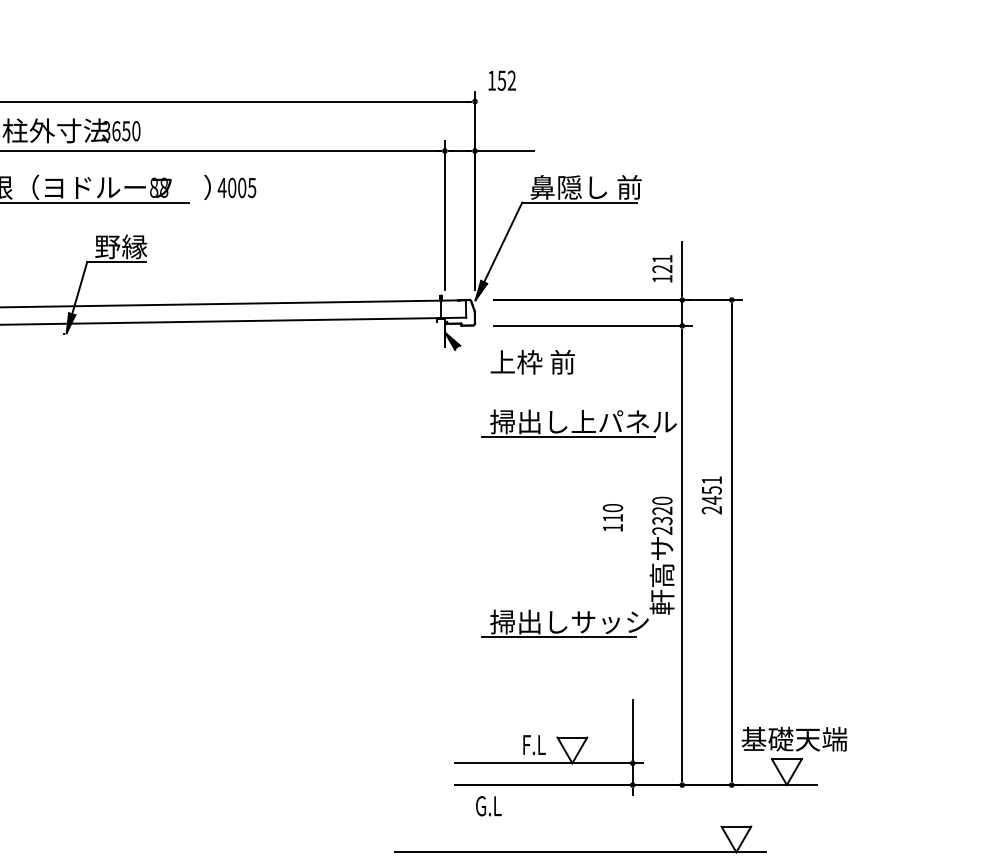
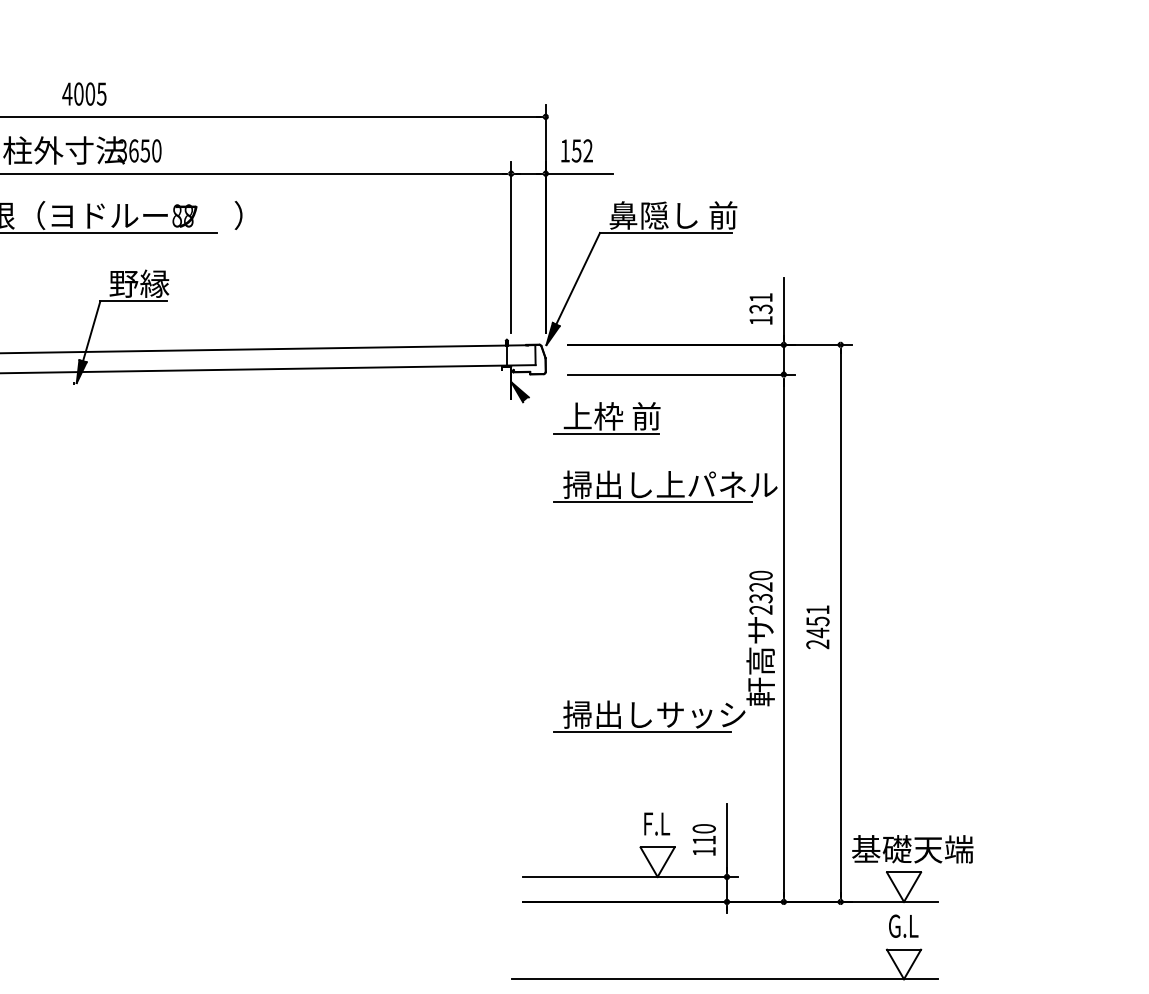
text: (501, 80) -> (576, 150), moved
text: (237, 187) -> (84, 93), moved
text: (662, 269) -> (761, 309), 121 -> 131
line: (527, 377) -> (606, 433), added
text: (711, 495) -> (817, 627), moved
text: (612, 517) -> (703, 839), moved
text: (534, 744) -> (657, 823), moved
text: (488, 805) -> (903, 925), moved
part: (580, 851) -> (724, 978), moved

